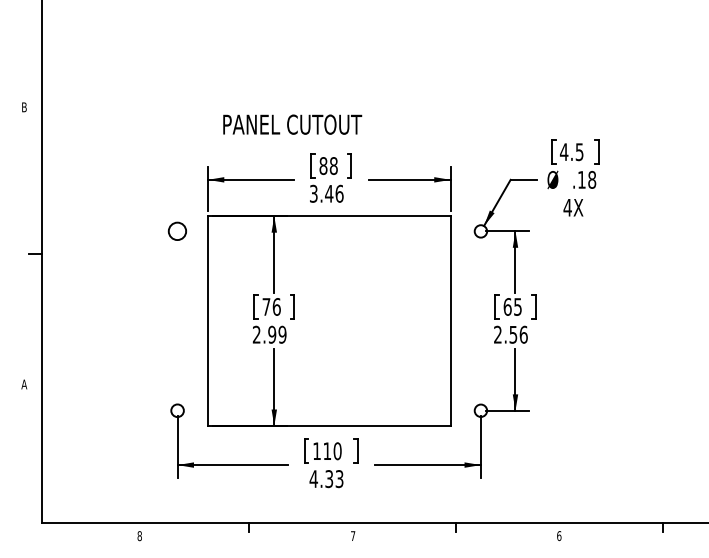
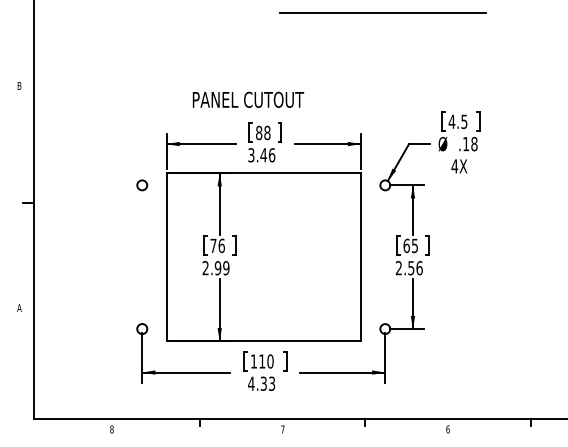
line: (477, 16) -> (382, 13), added
text: (292, 124) -> (248, 99), moved
circle: (177, 231) -> (142, 185), size x0.71

